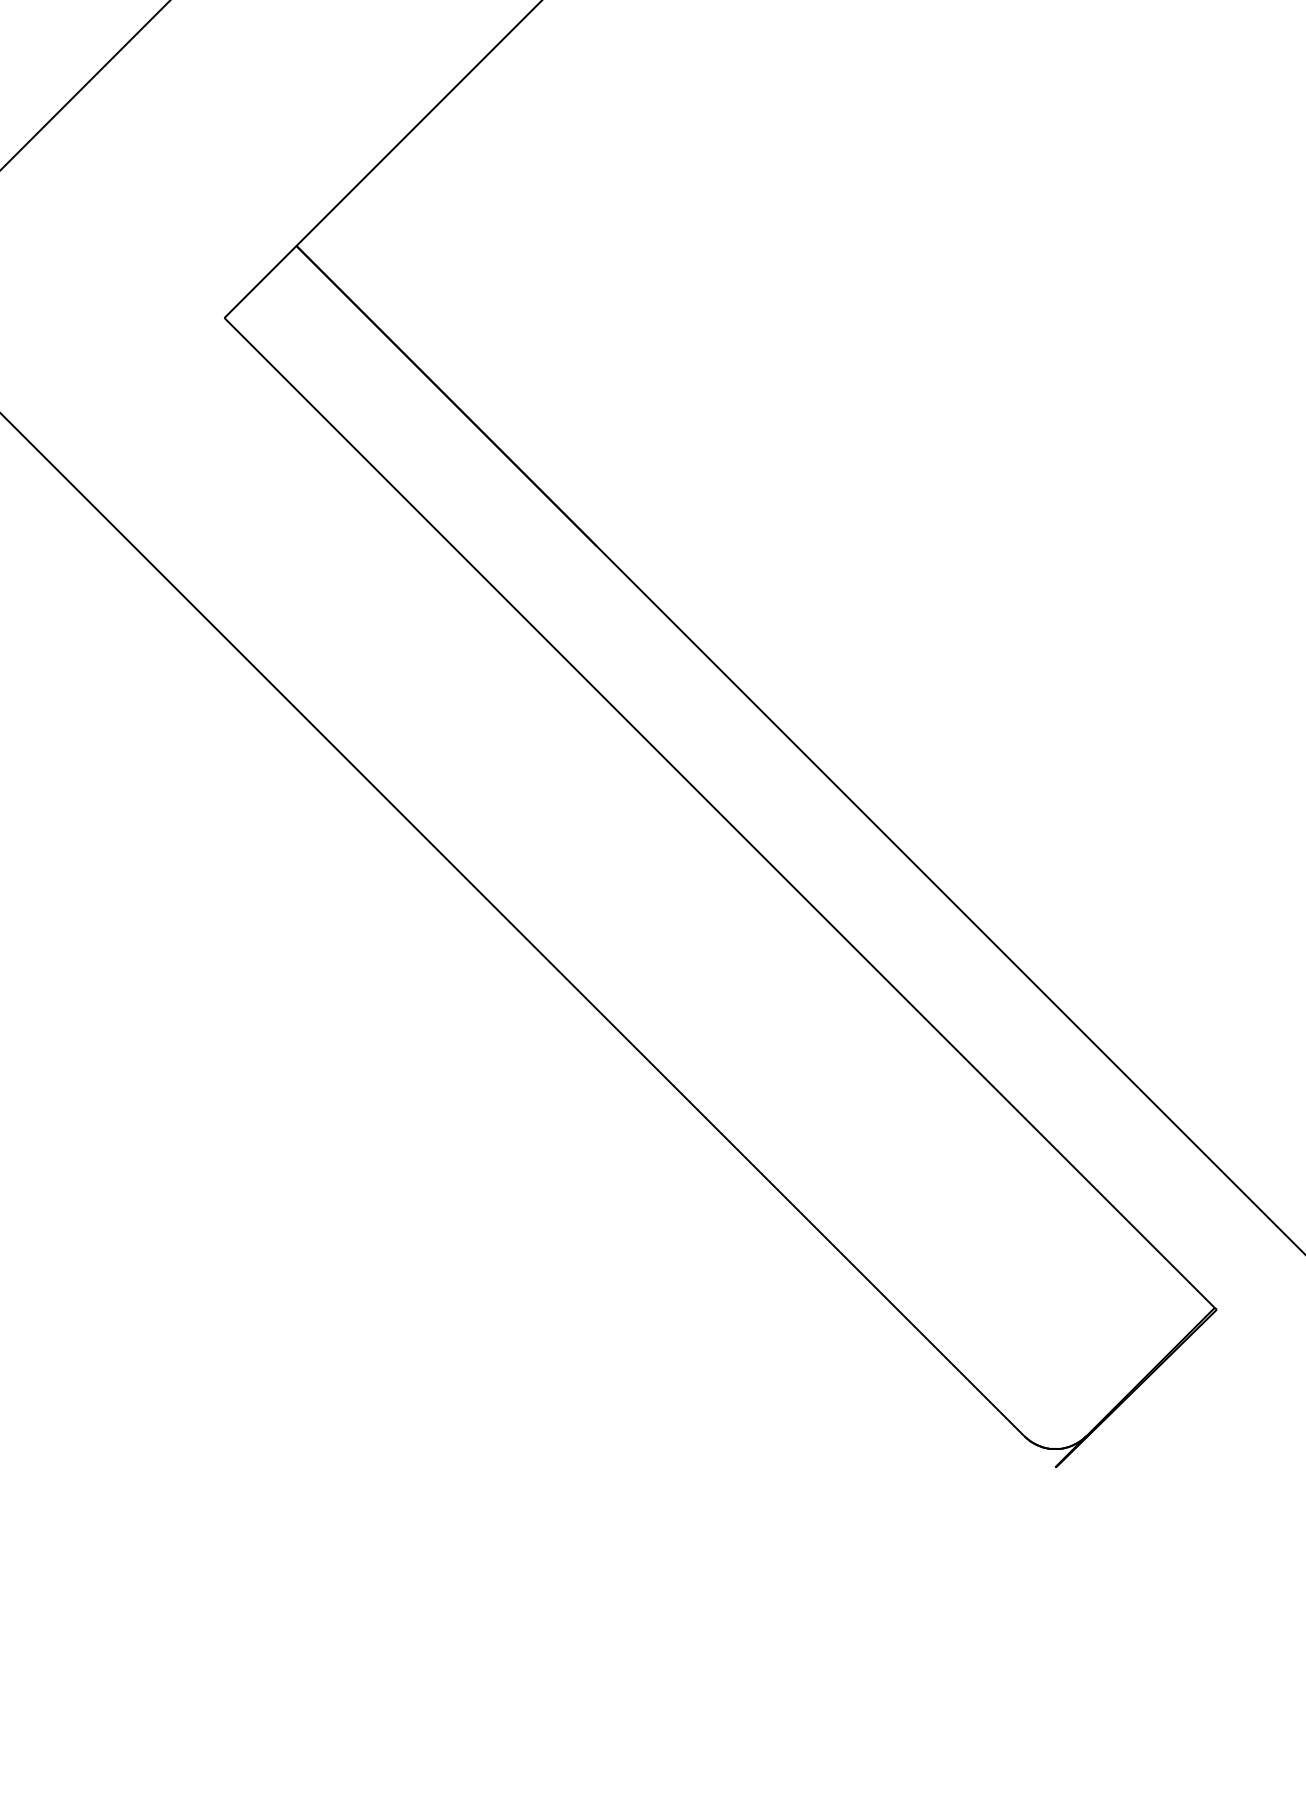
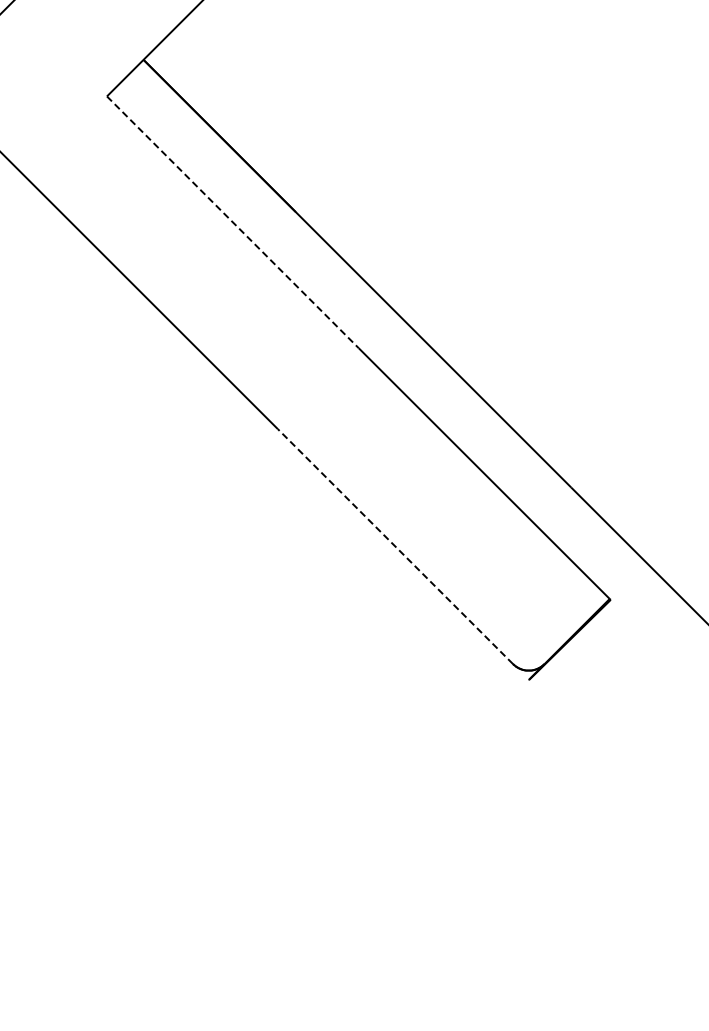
line: (473, 566) -> (233, 222), solid -> dashed
line: (792, 1204) -> (395, 546), solid -> dashed

